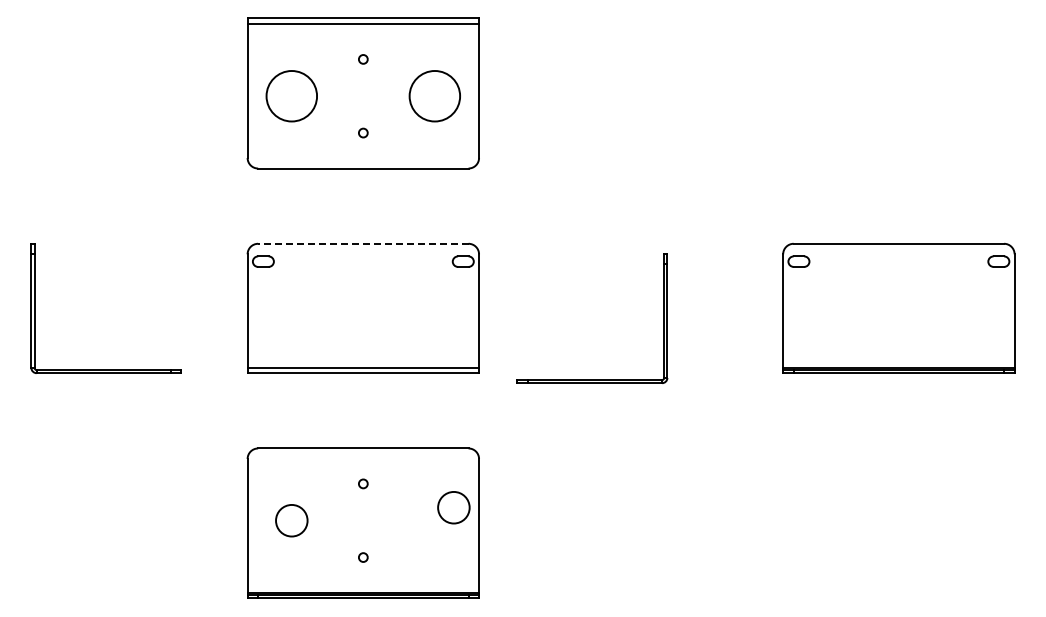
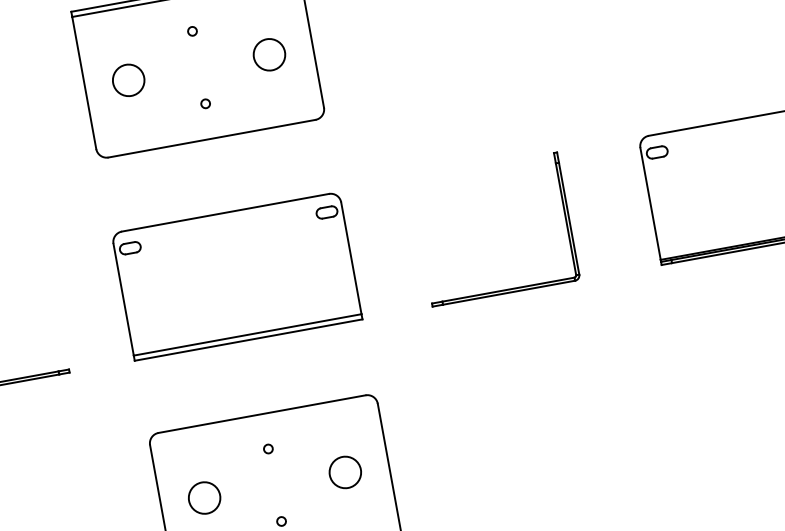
circle: (291, 96) -> (128, 80), size x0.62
circle: (434, 96) -> (269, 55), size x0.62
line: (362, 243) -> (224, 212), dashed -> solid
part: (592, 379) -> (505, 289), moved
circle: (453, 507) -> (344, 472), moved

